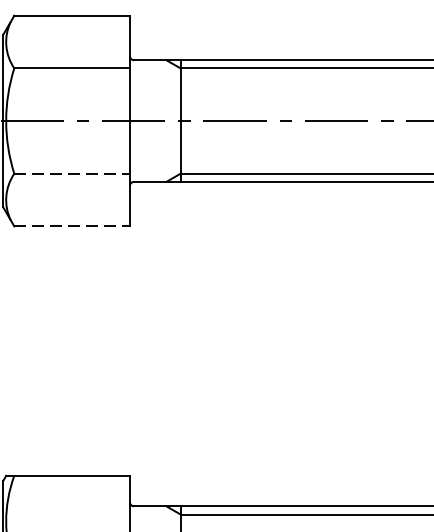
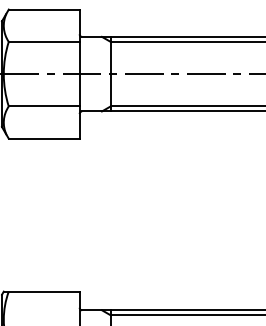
line: (72, 173) -> (44, 106), dashed -> solid
line: (72, 226) -> (44, 138), dashed -> solid

